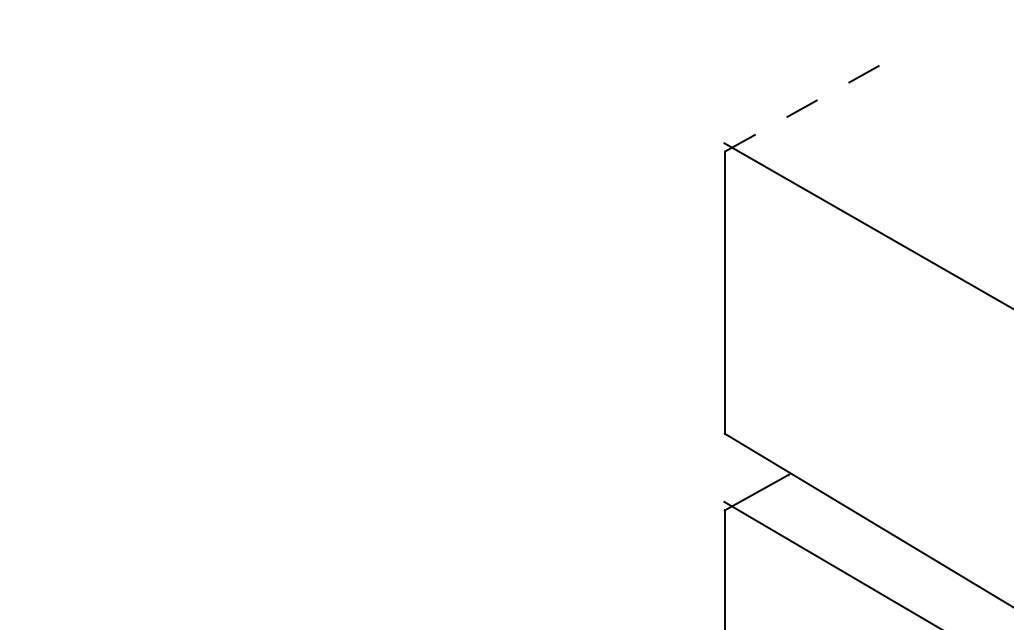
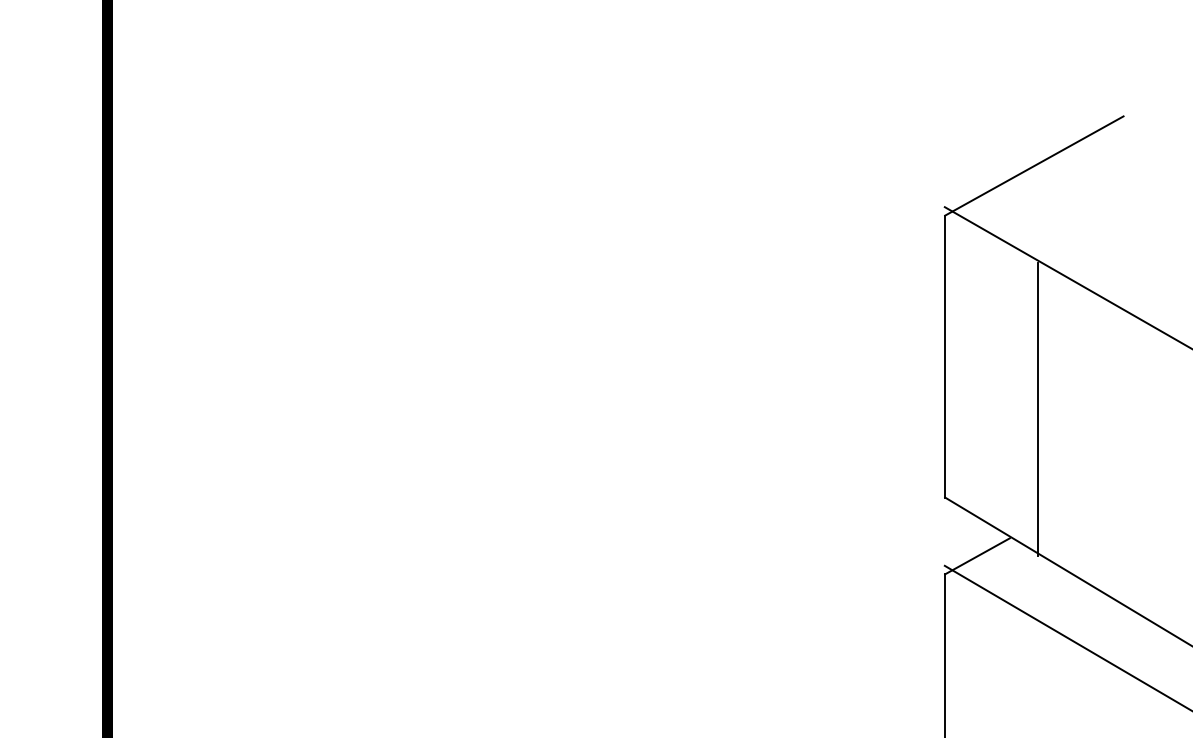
line: (814, 101) -> (1034, 165), dashed -> solid
line: (818, 344) -> (1038, 408), added

